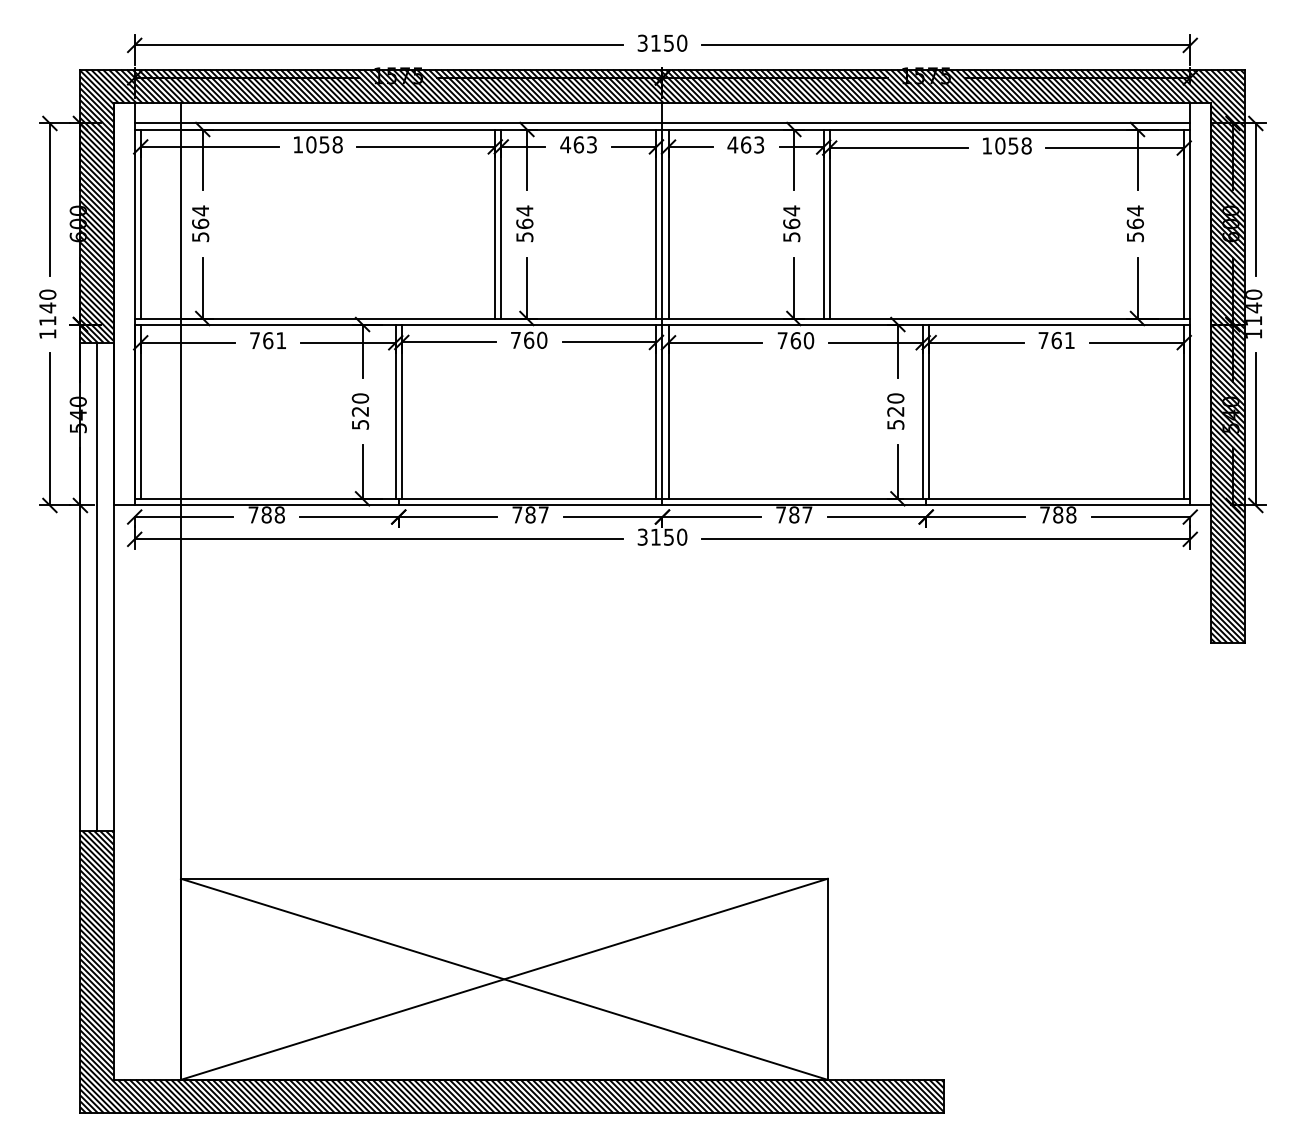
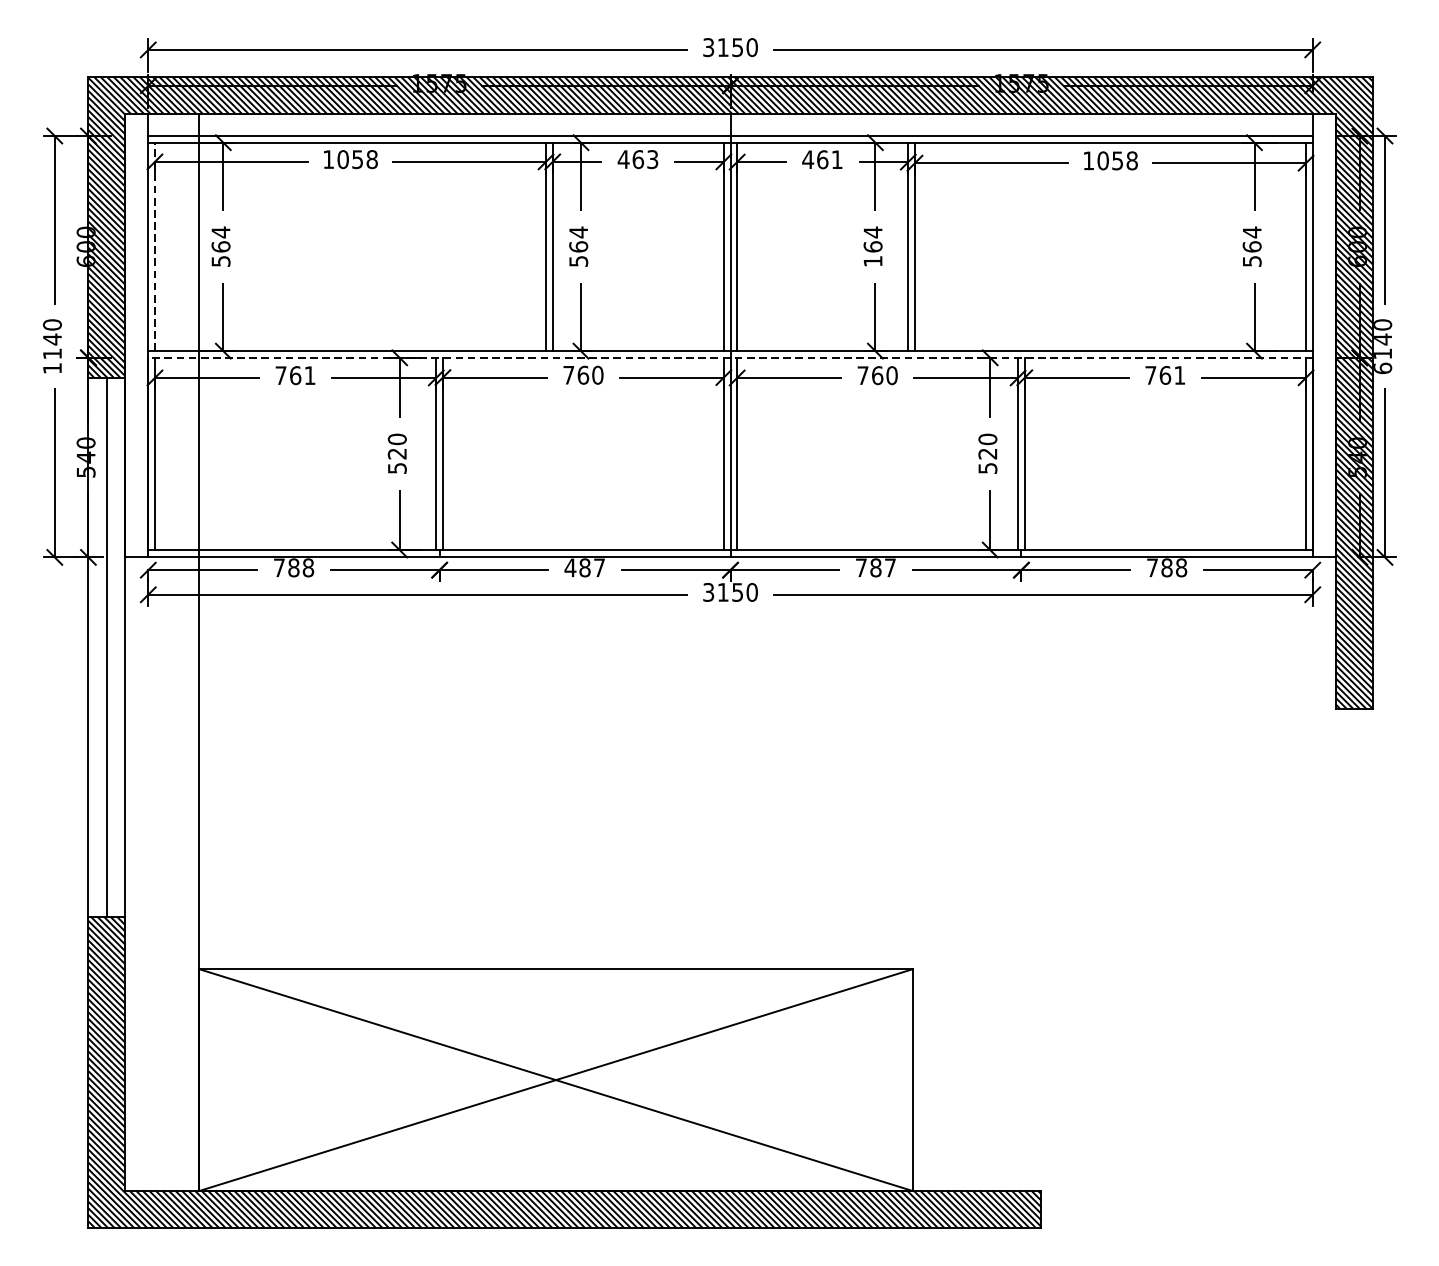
text: (759, 144) -> (837, 159), 463 -> 461
line: (140, 223) -> (154, 246), solid -> dashed
text: (791, 237) -> (872, 261), 564 -> 164
line: (662, 324) -> (730, 357), solid -> dashed
text: (1254, 334) -> (1383, 368), 1140 -> 6140
text: (517, 514) -> (570, 567), 787 -> 487

